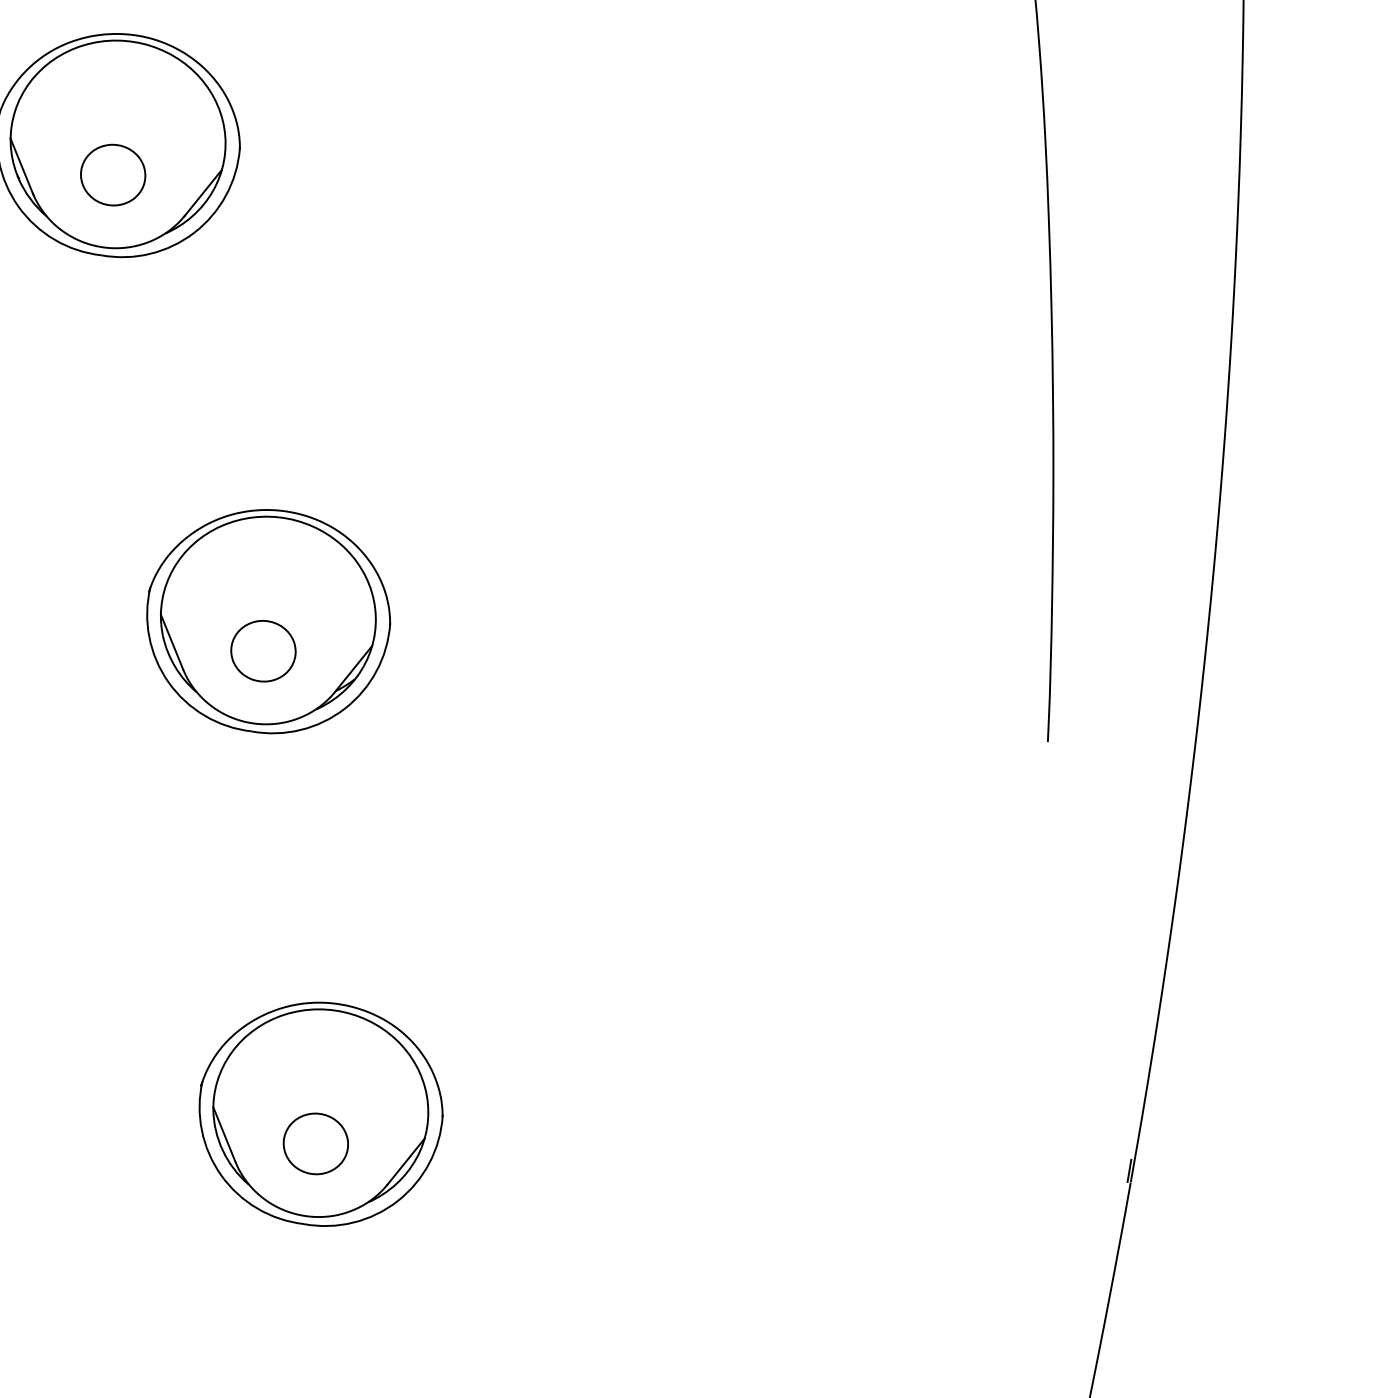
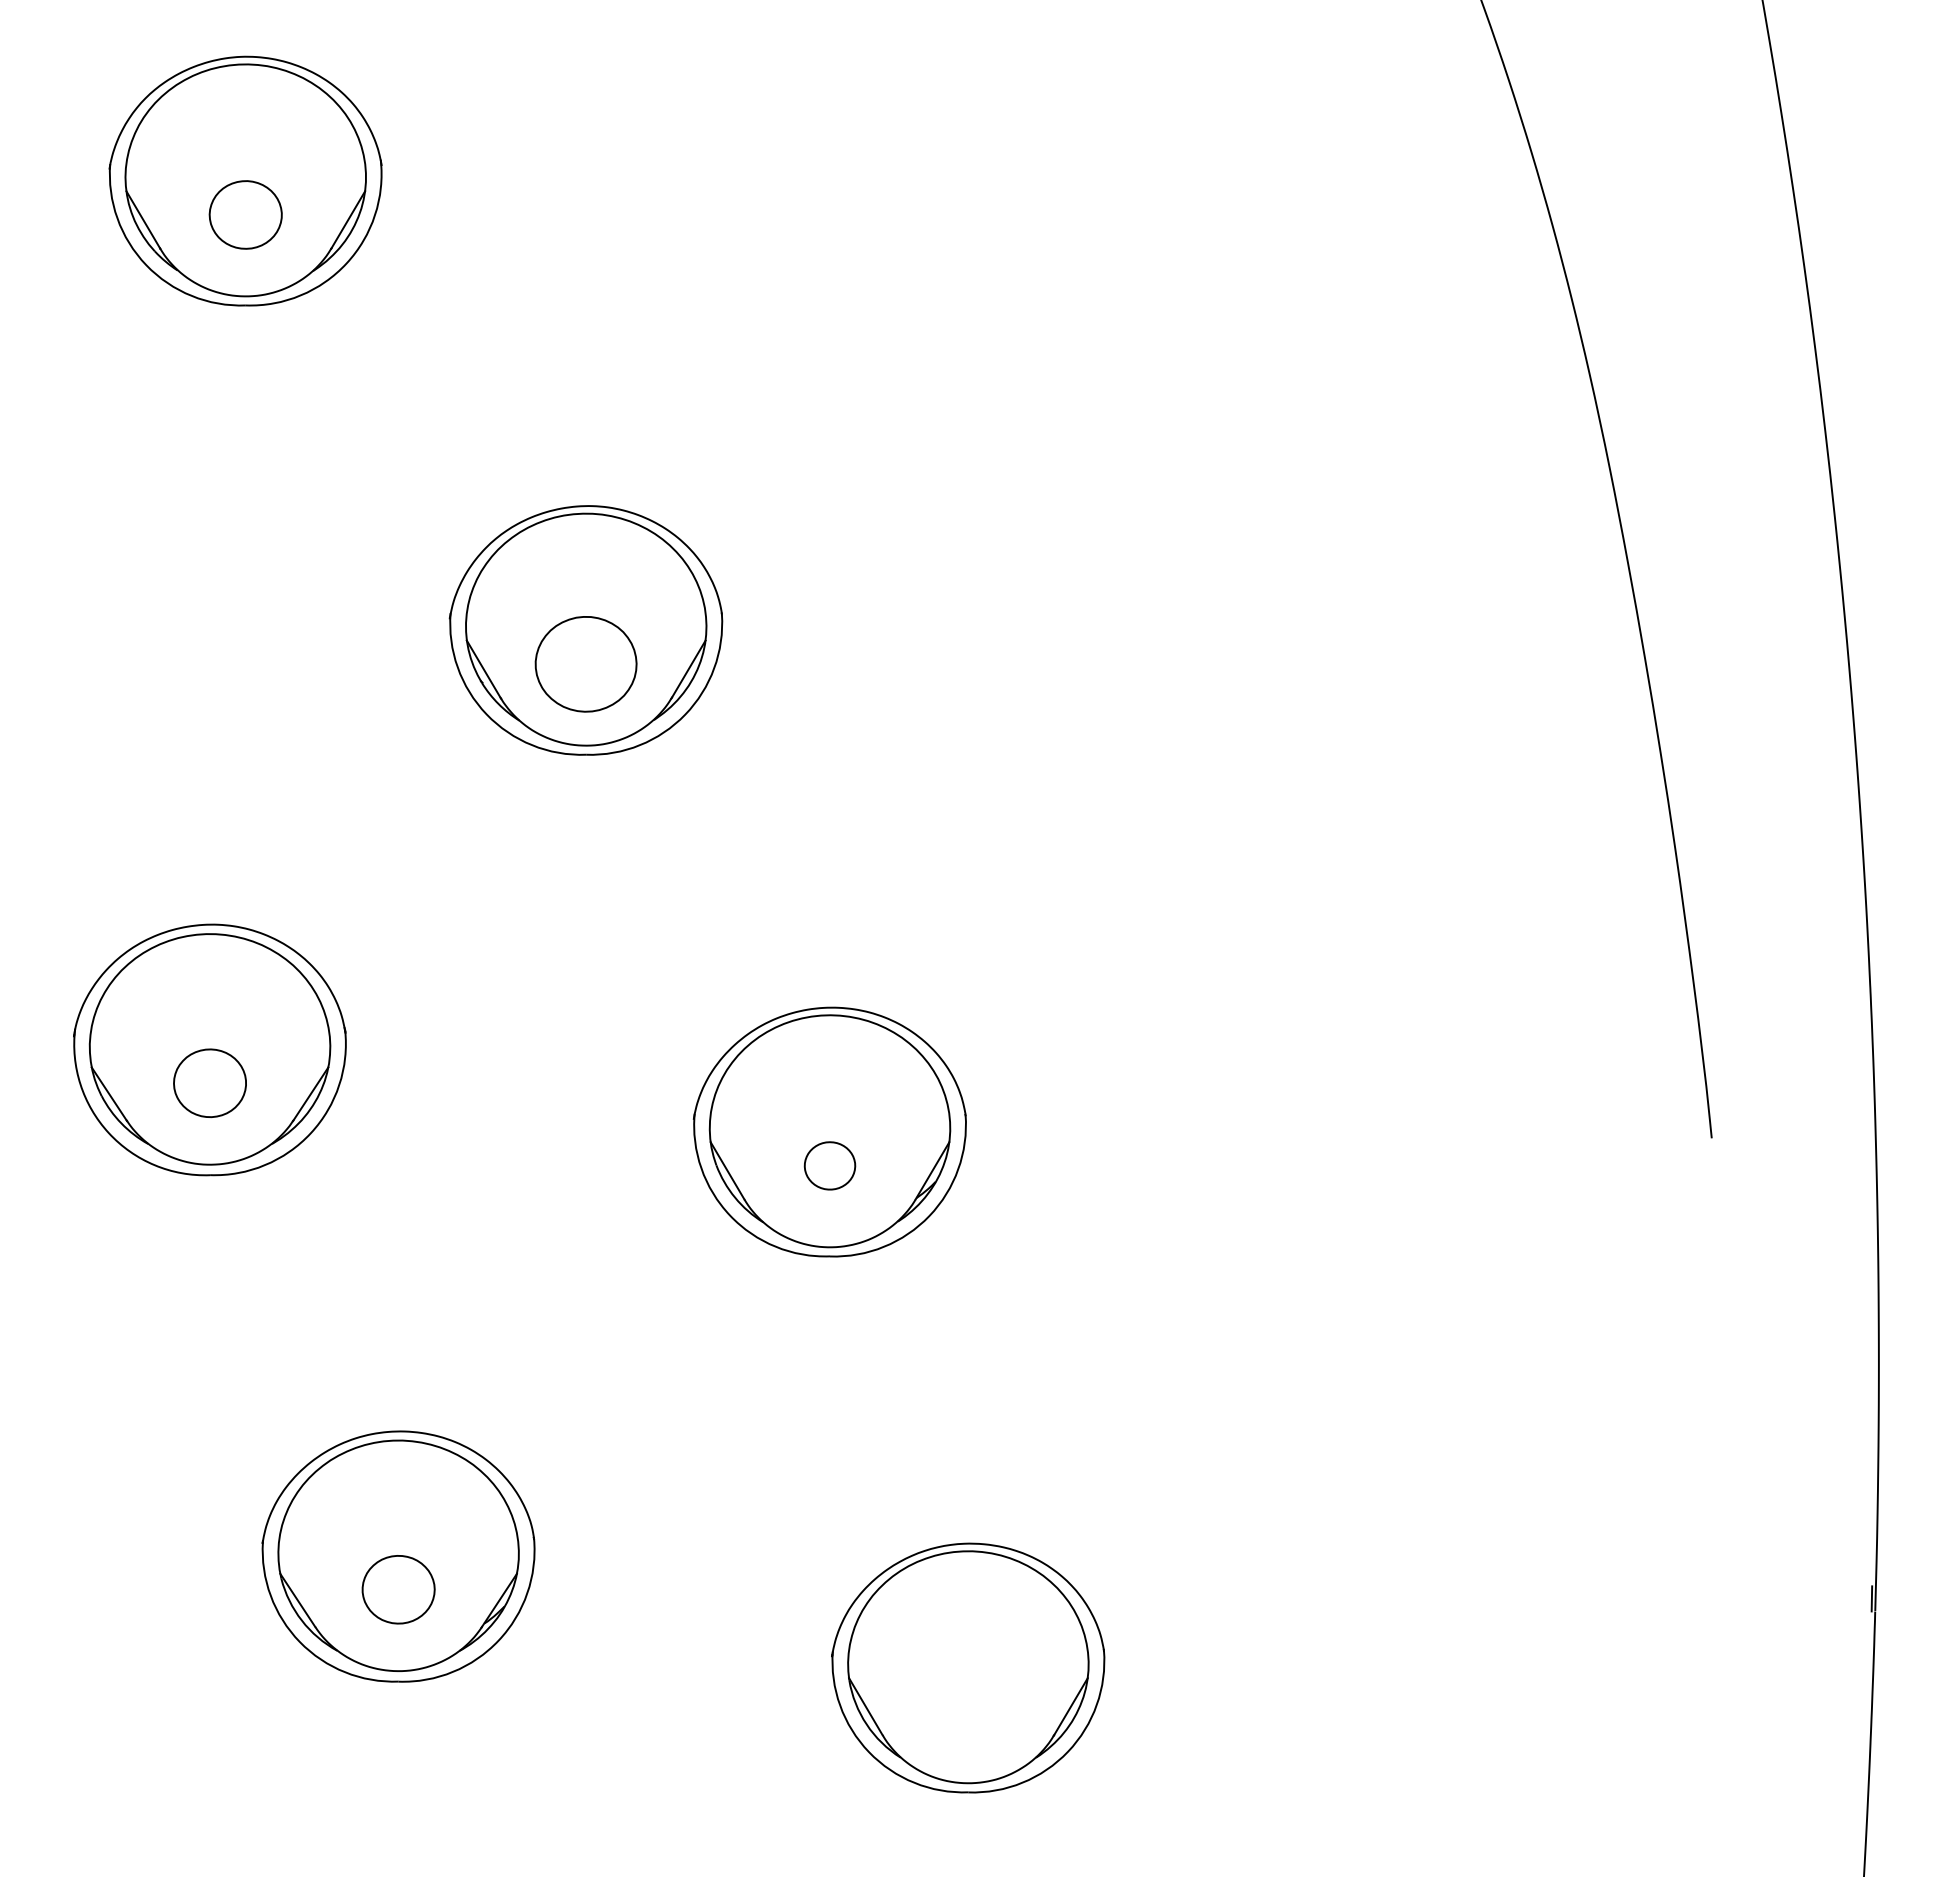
part: (113, 174) -> (586, 663), size x1.4
part: (263, 650) -> (829, 1165), size x0.7
part: (316, 1143) -> (968, 1701), removed

